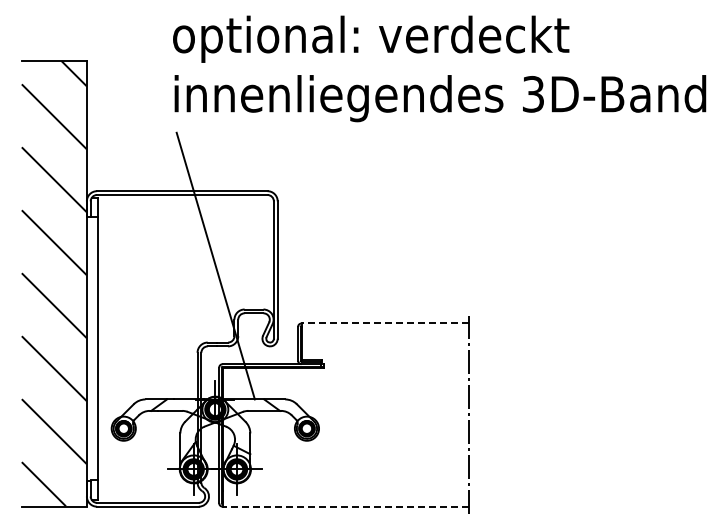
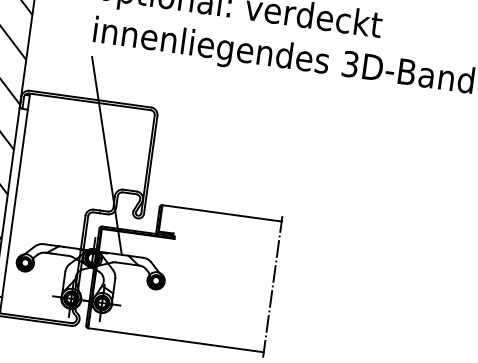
line: (385, 323) -> (222, 213), dashed -> solid
line: (345, 506) -> (176, 340), dashed -> solid

